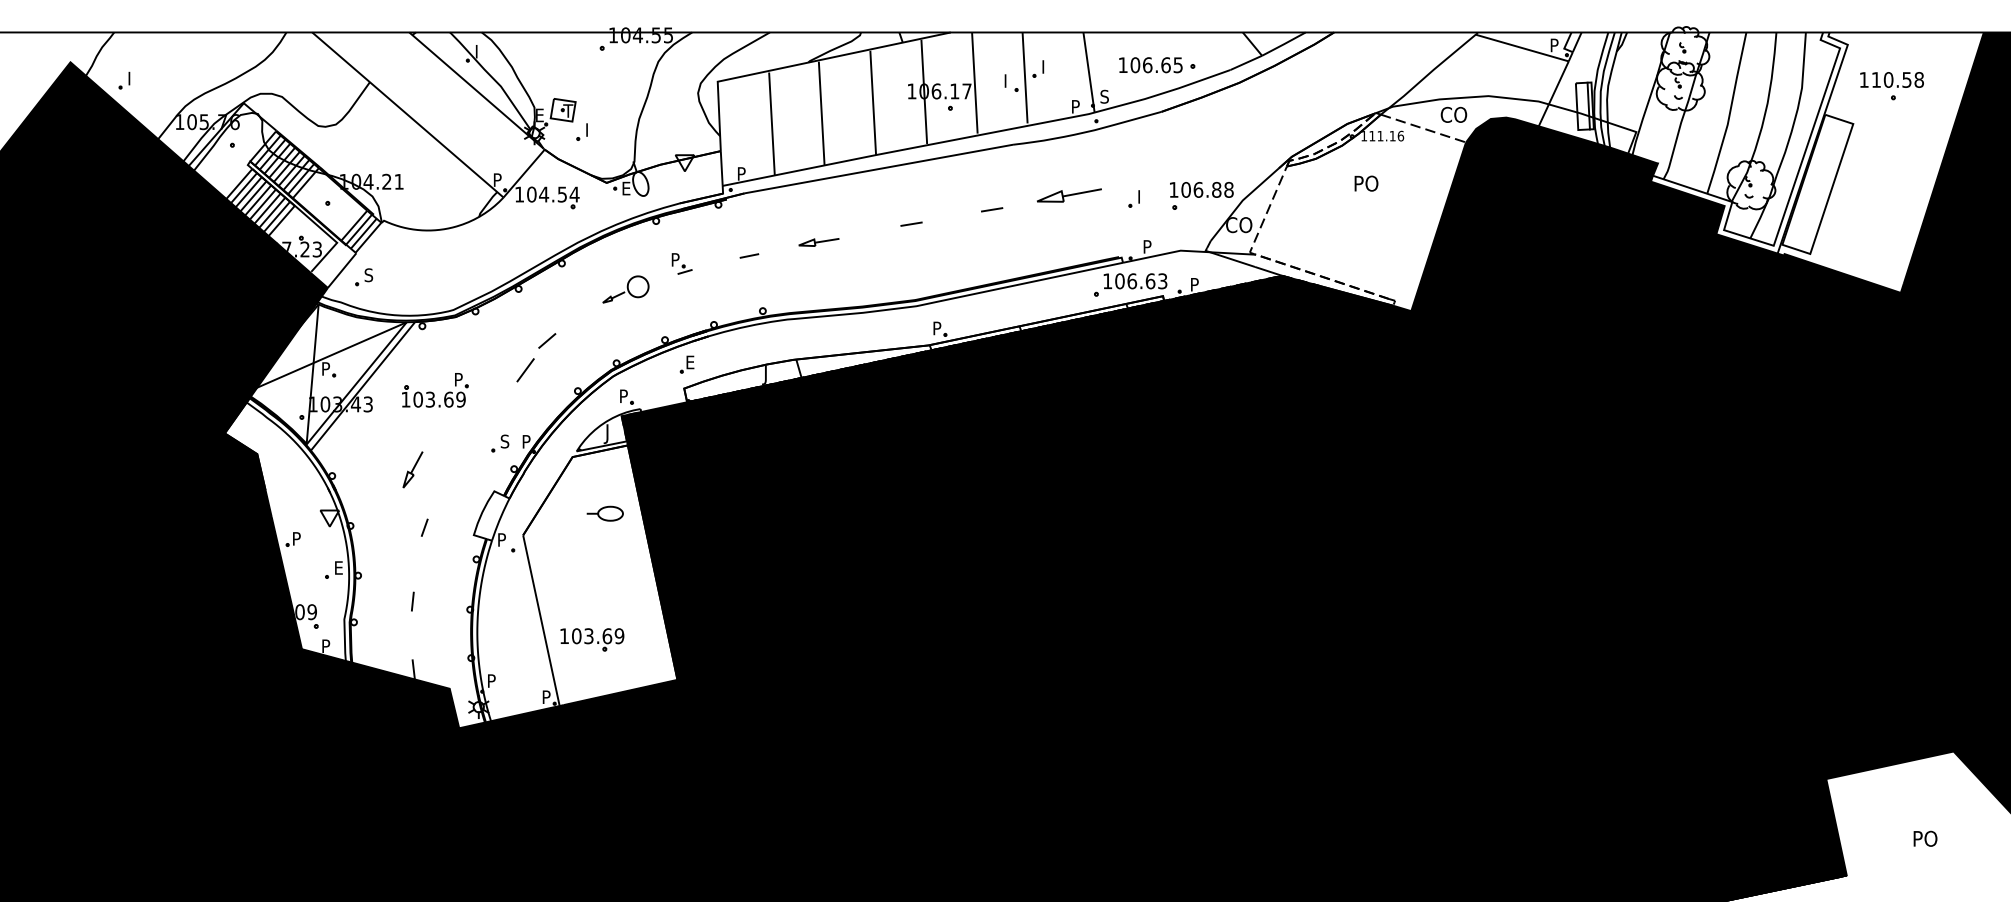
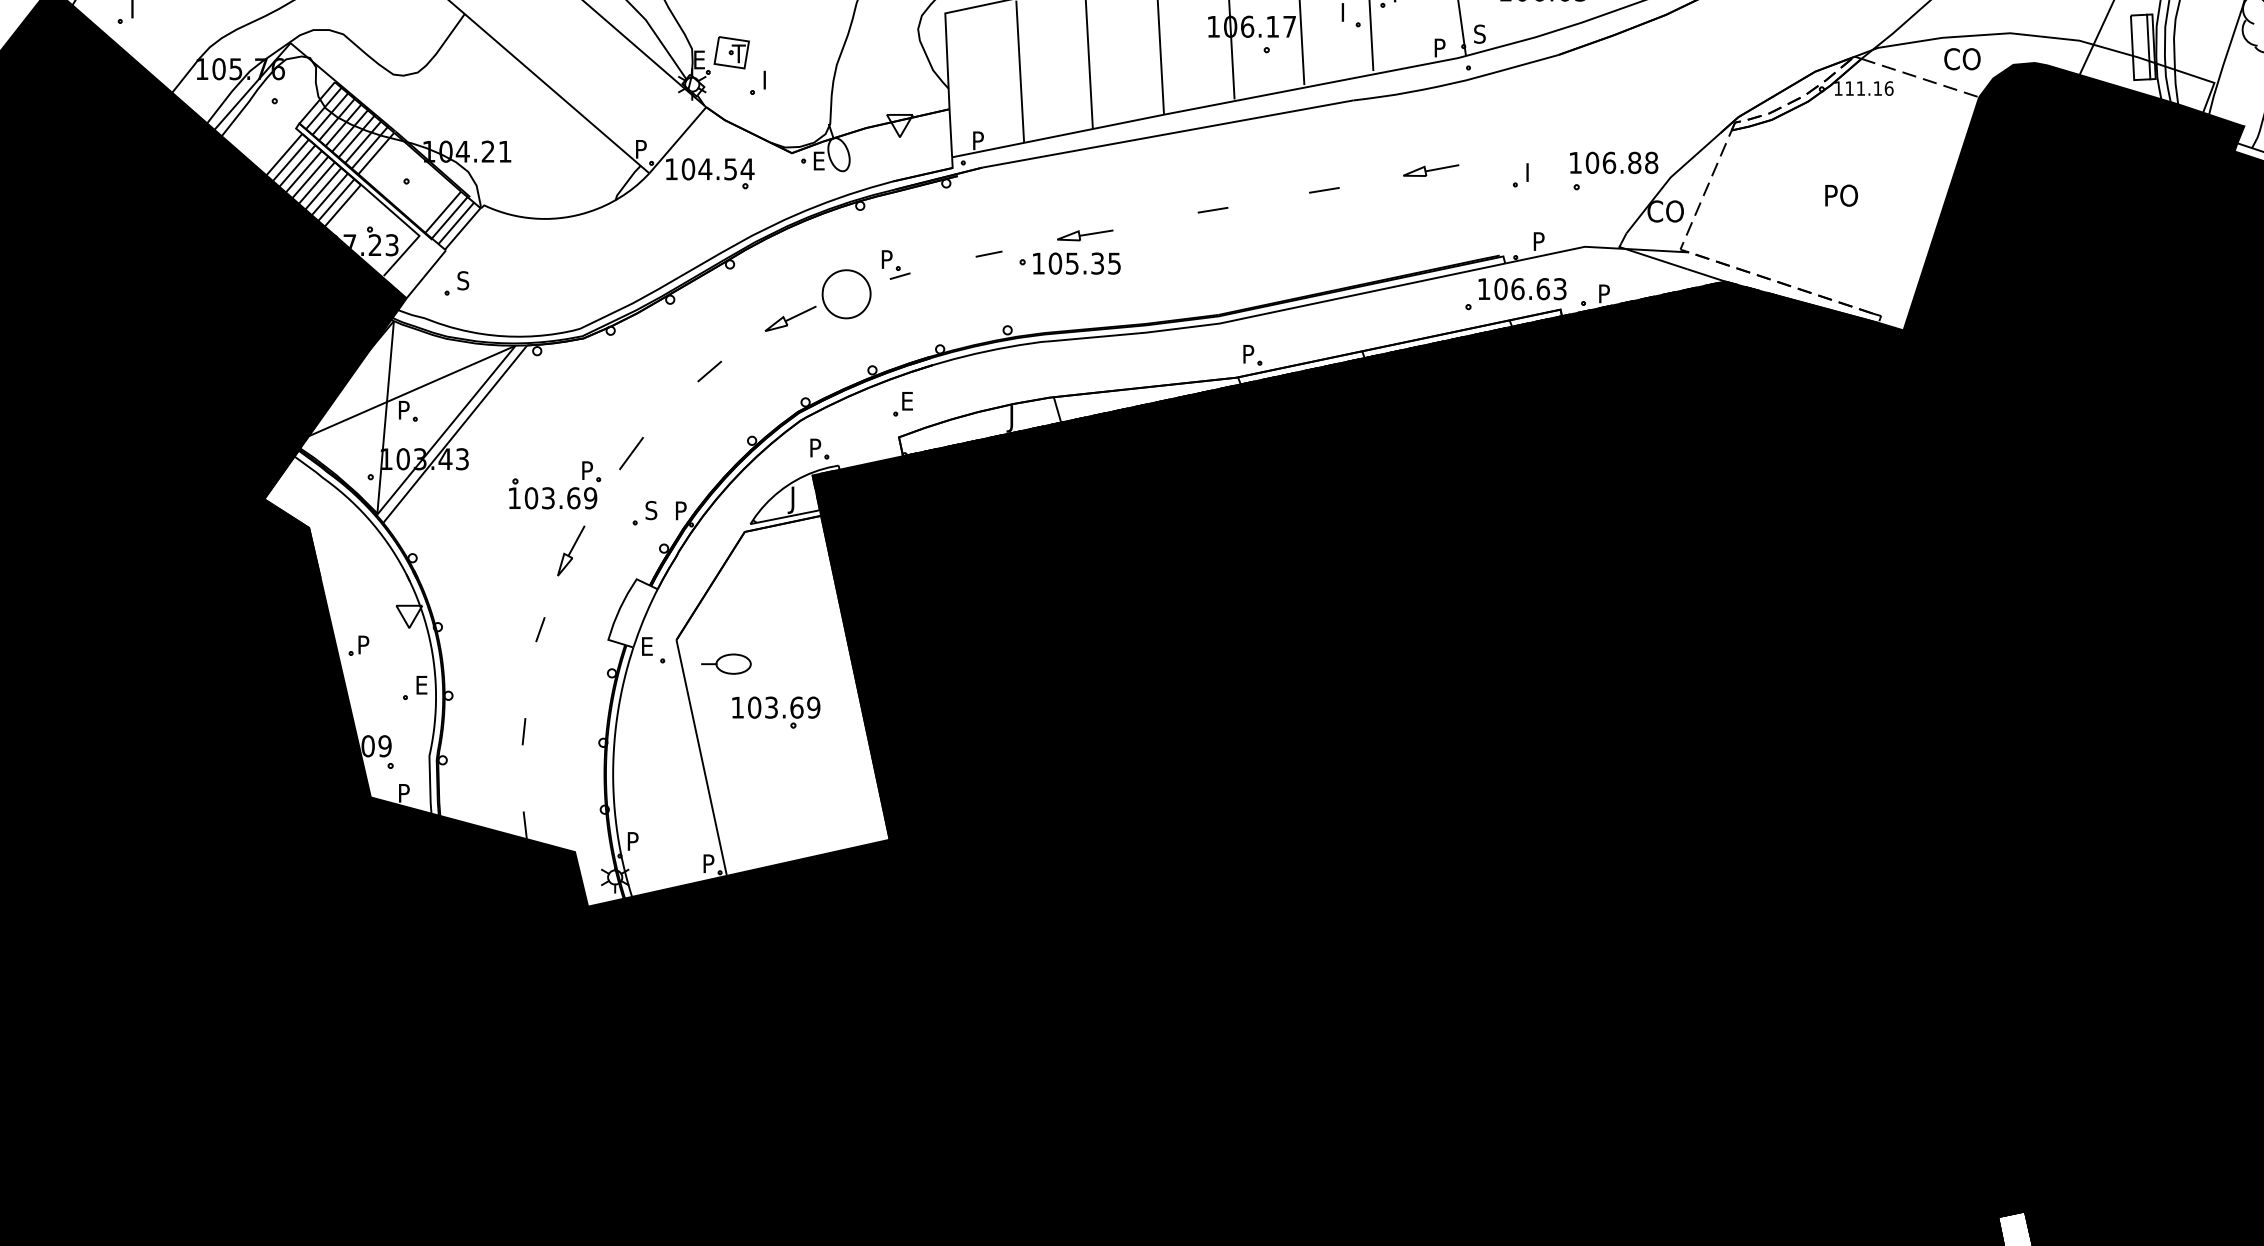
text: (1366, 183) -> (1841, 195), moved
part: (1069, 195) -> (1431, 170), size x0.62
part: (807, 262) -> (1069, 263), added
part: (625, 289) -> (817, 300), size x1.67
line: (525, 370) -> (631, 453), moved
part: (435, 390) -> (555, 485), moved
part: (412, 469) -> (570, 550), moved
part: (604, 513) -> (725, 663), moved
text: (502, 539) -> (647, 645), P -> E
part: (592, 639) -> (776, 712), moved

